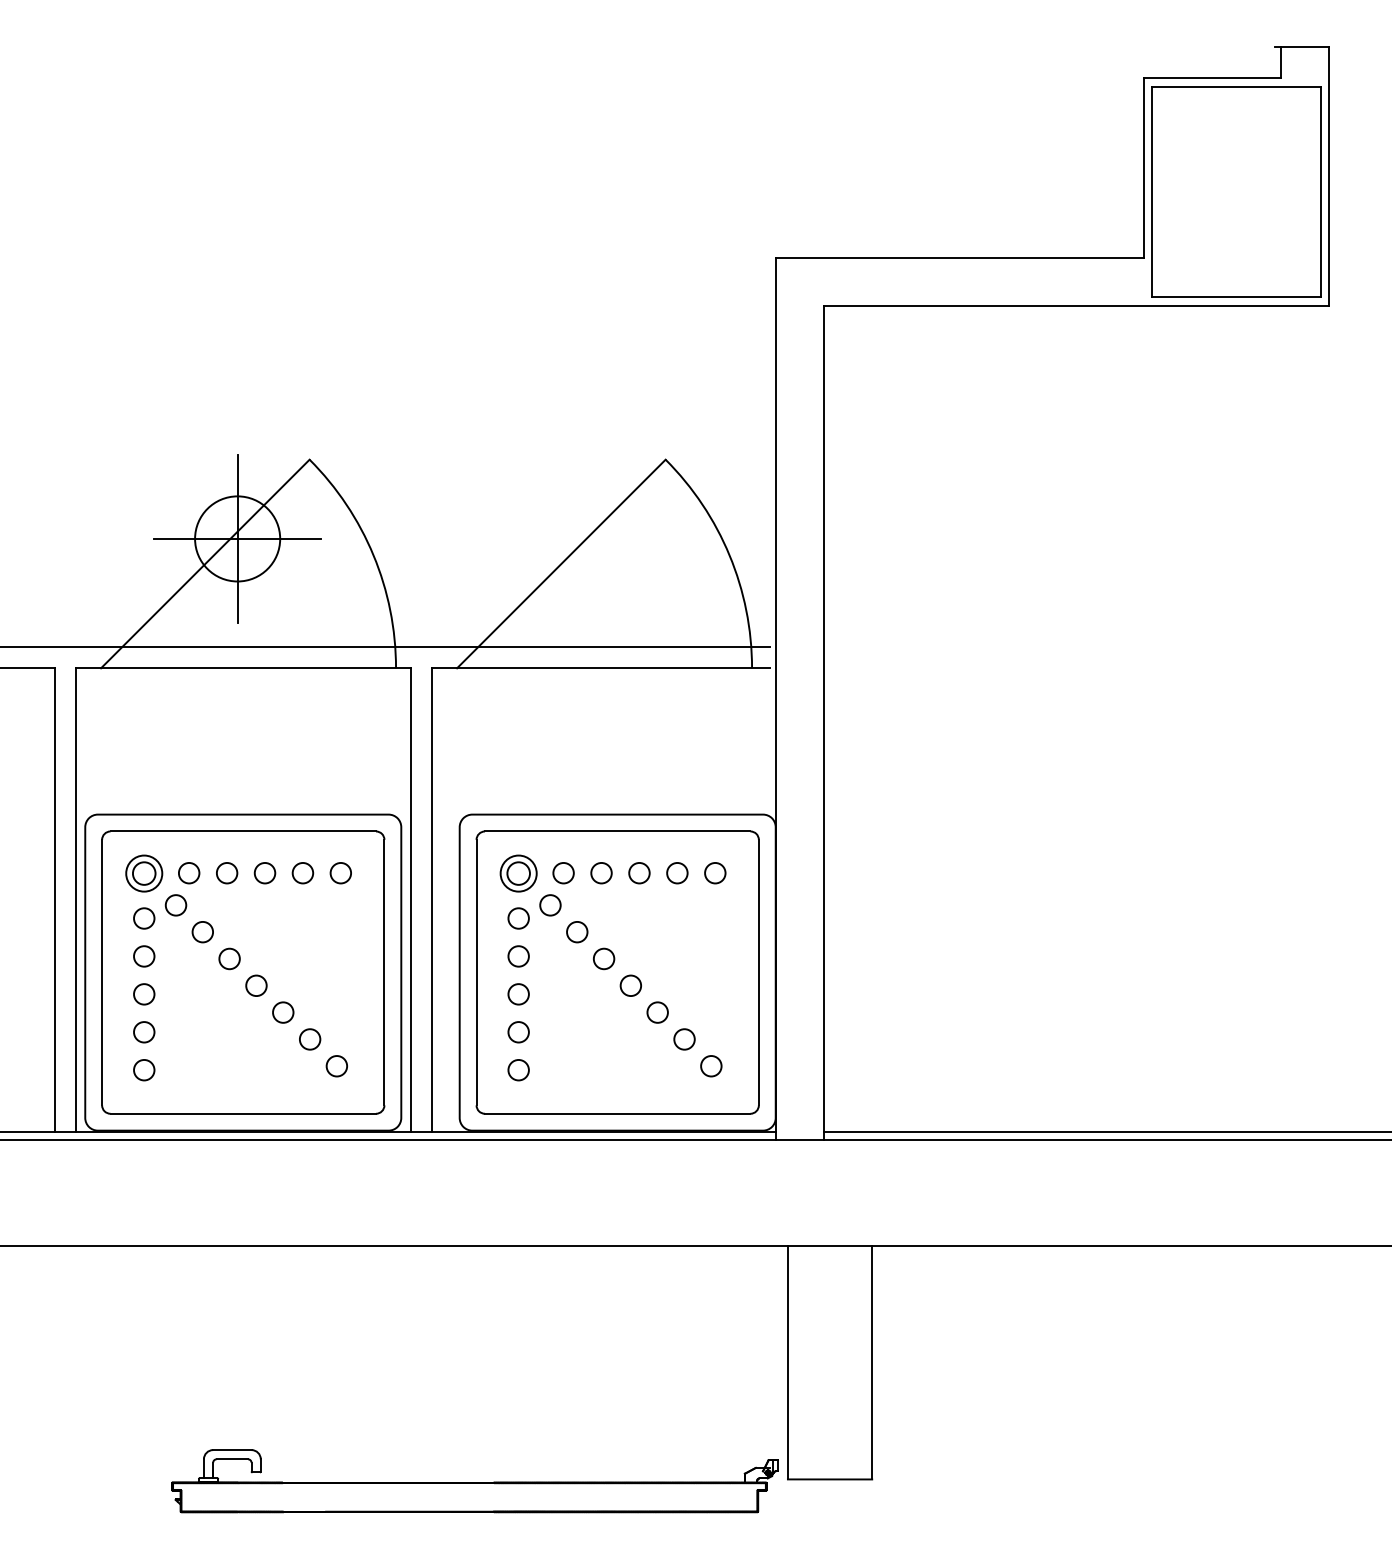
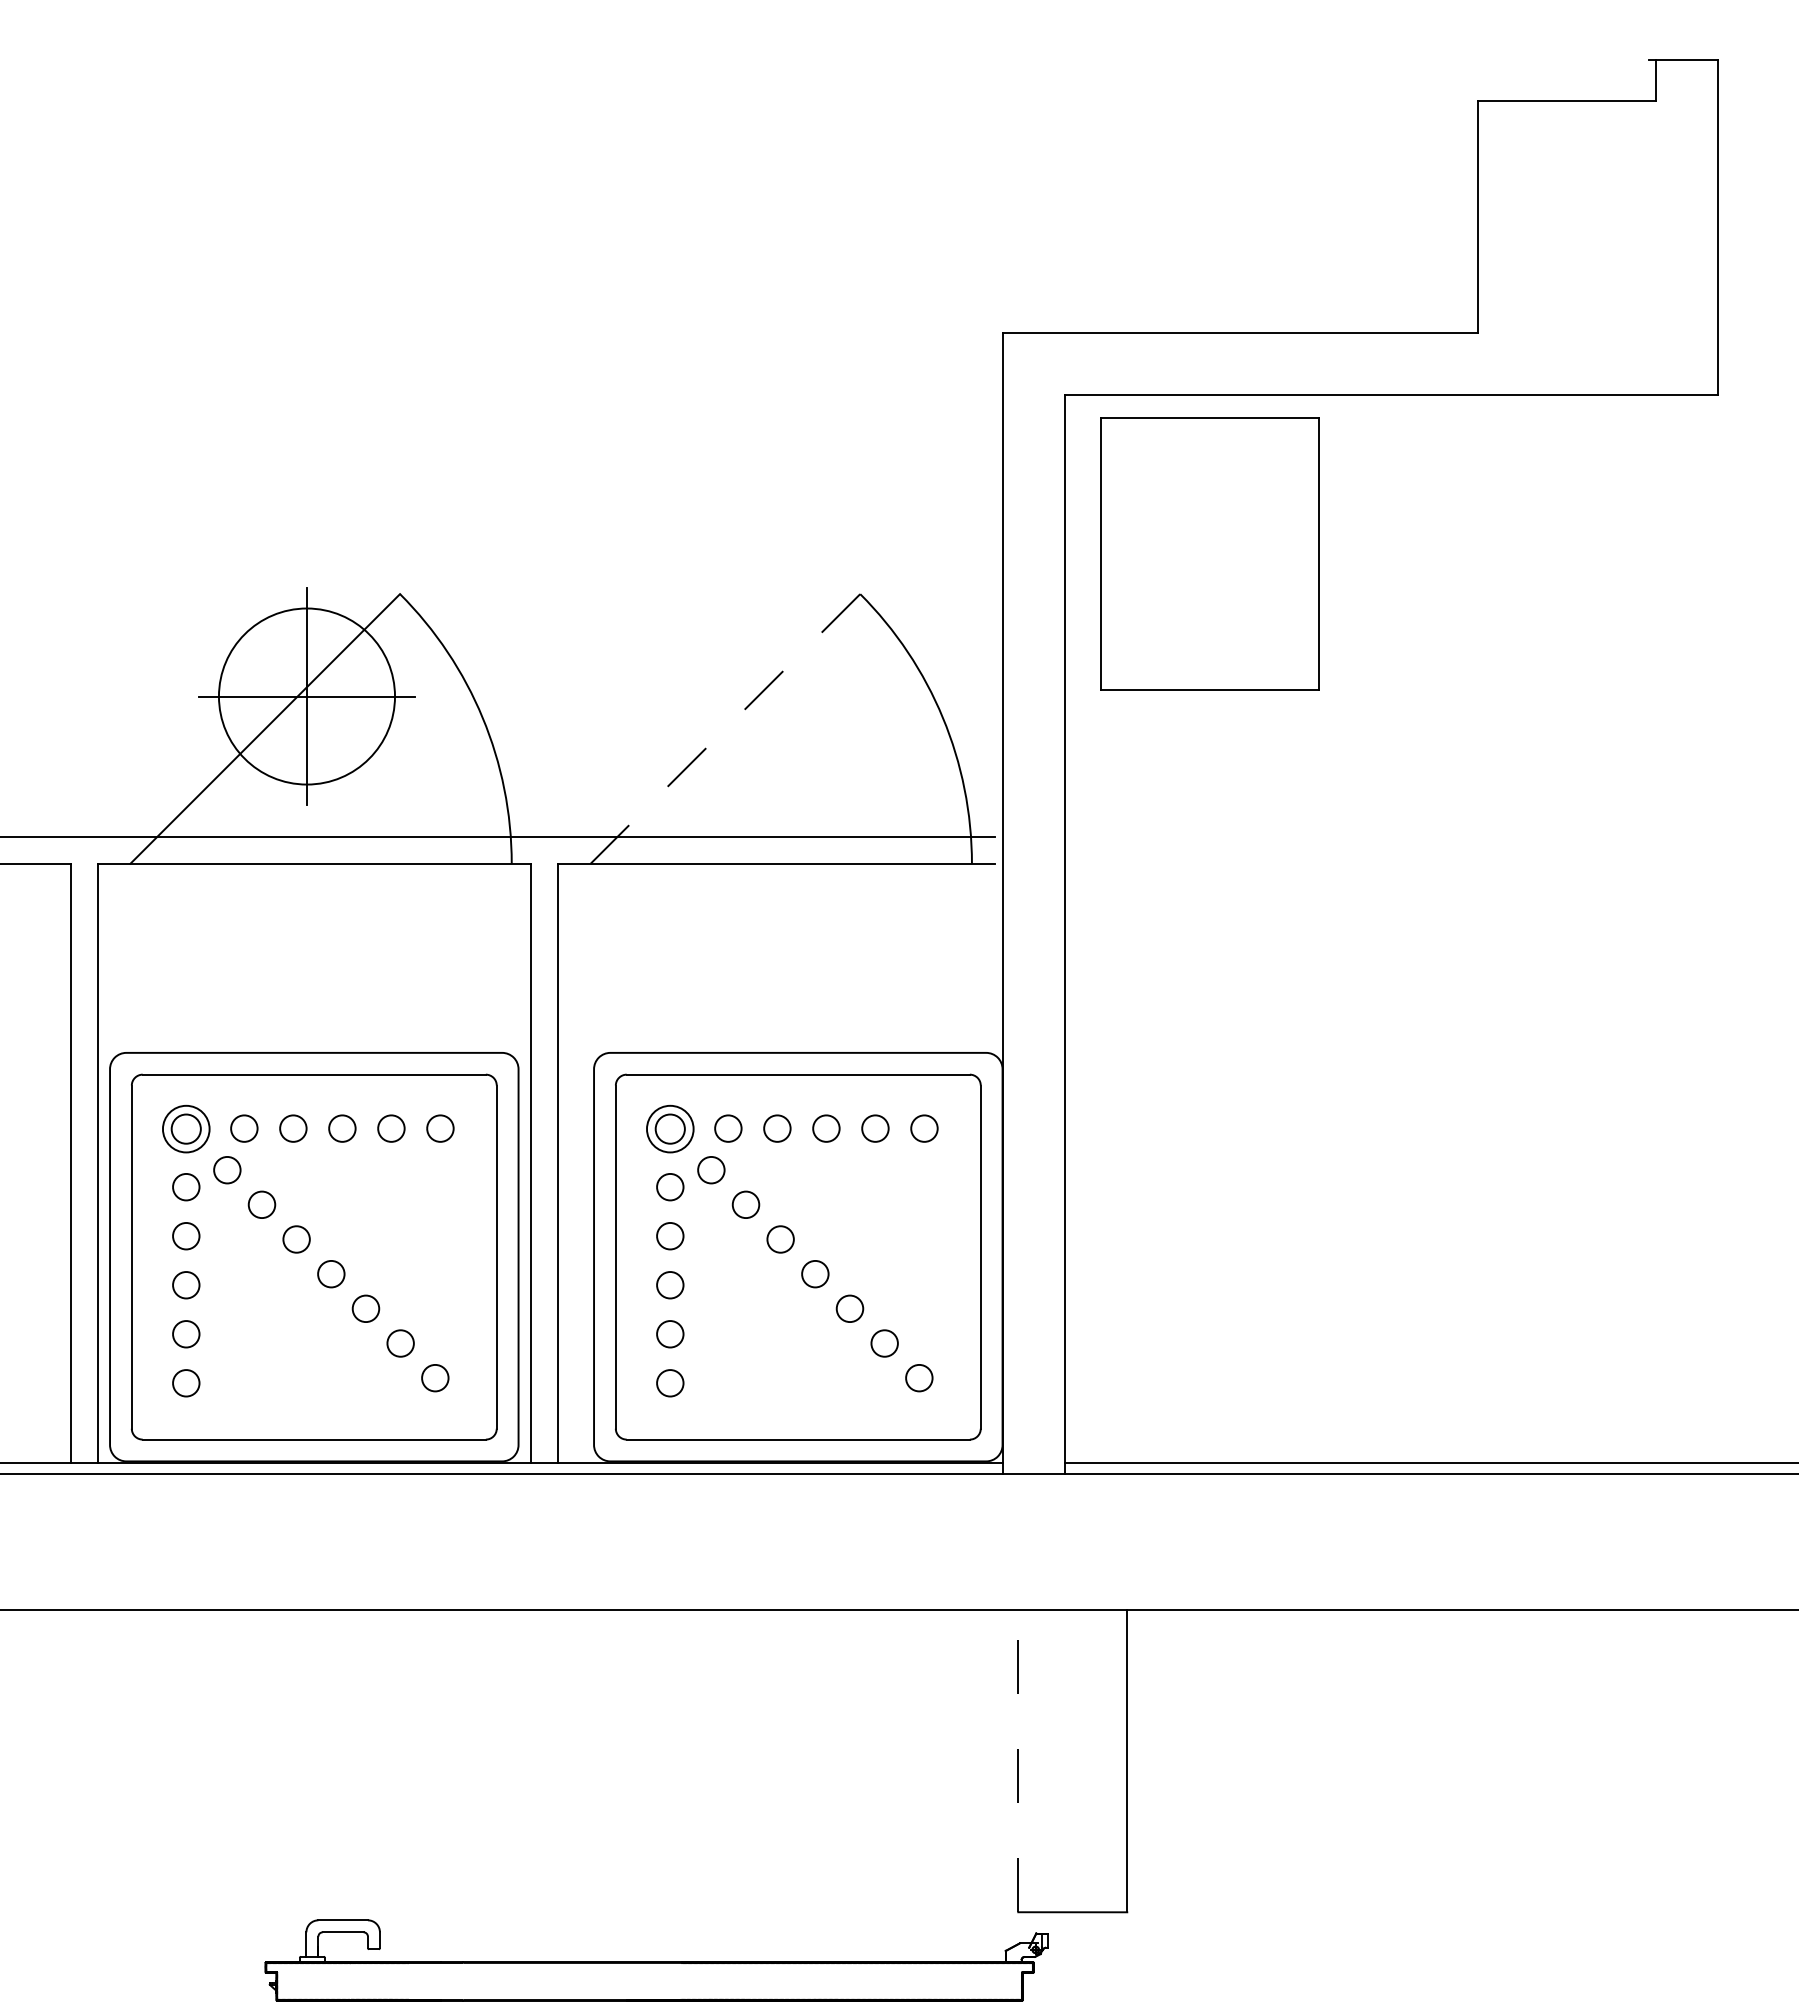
part: (1235, 191) -> (1209, 553), moved
circle: (237, 538) -> (306, 696), size x1.6
line: (561, 563) -> (725, 728), solid -> dashed
line: (788, 1362) -> (1018, 1760), solid -> dashed
part: (474, 1481) -> (656, 1960), moved

